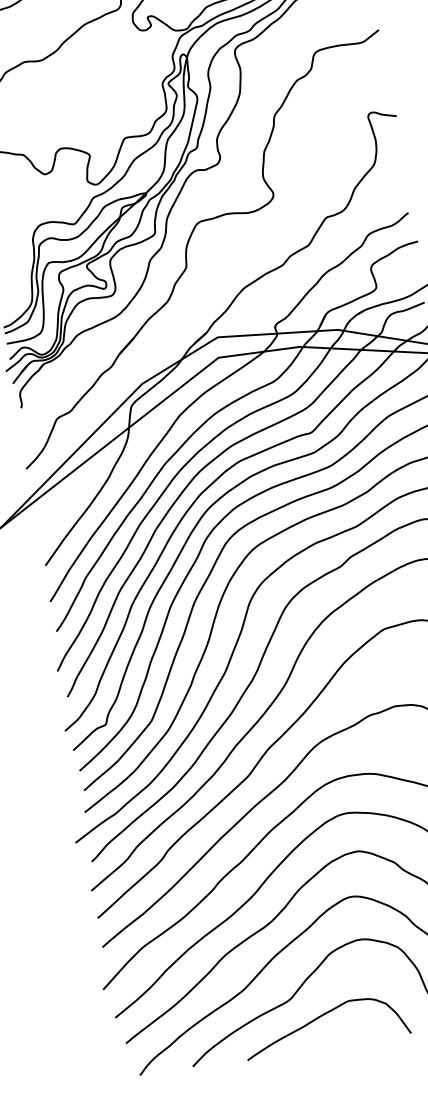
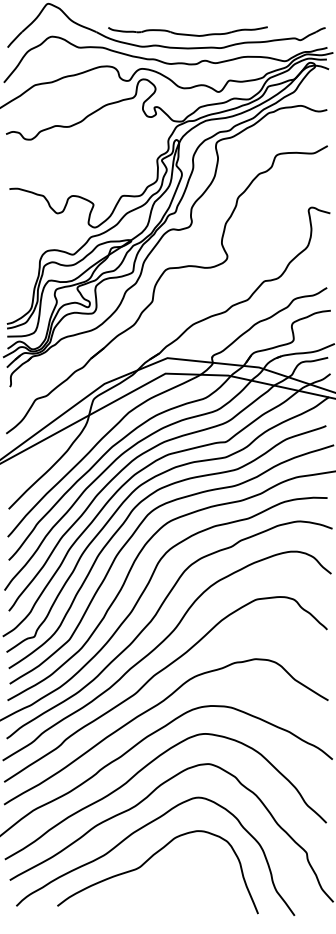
curve: (323, 1016) -> (162, 884), removed

